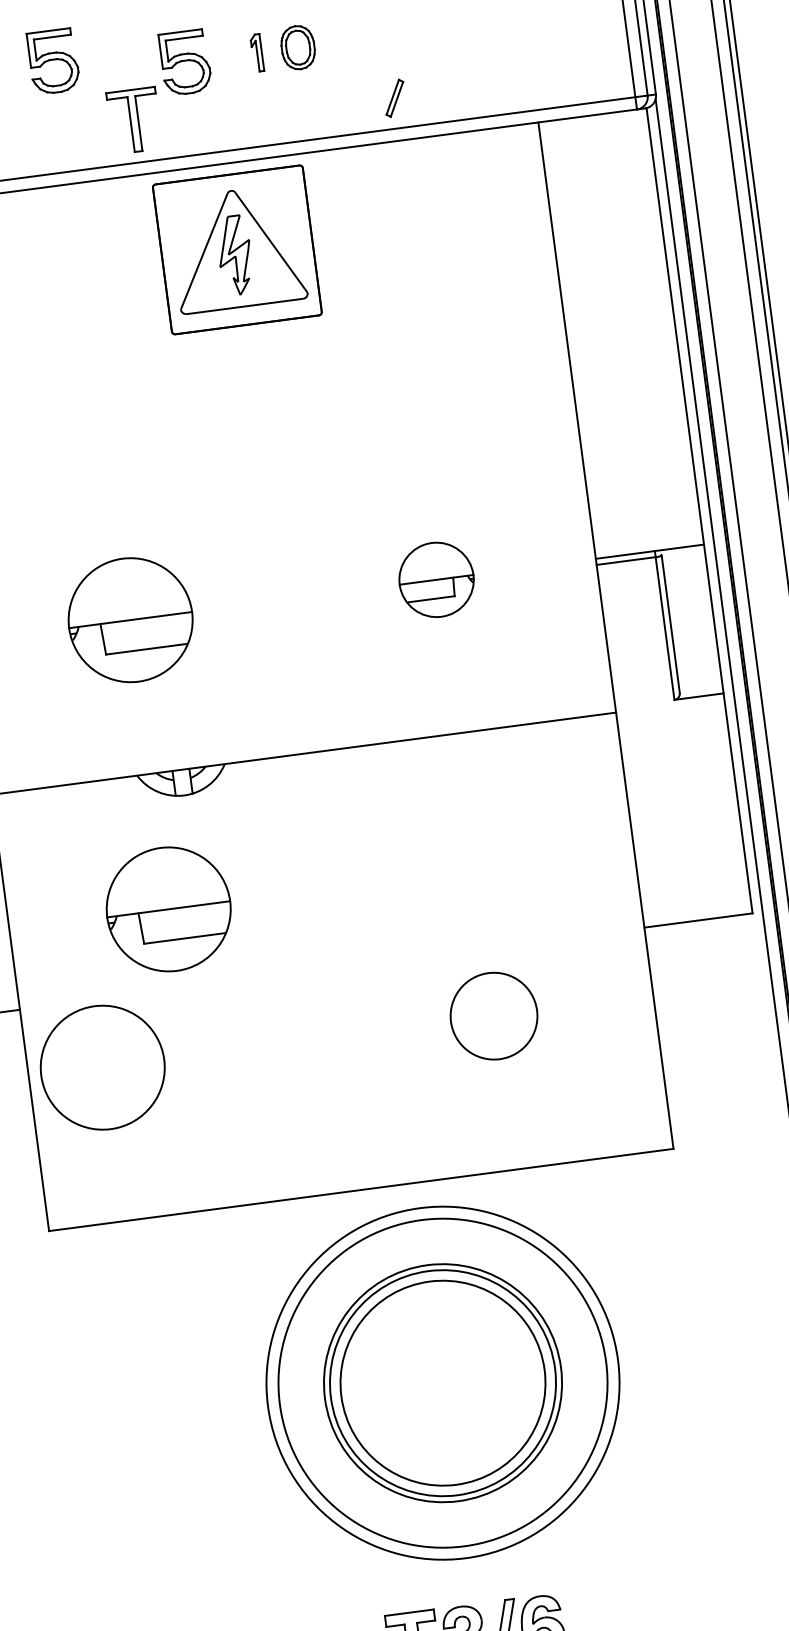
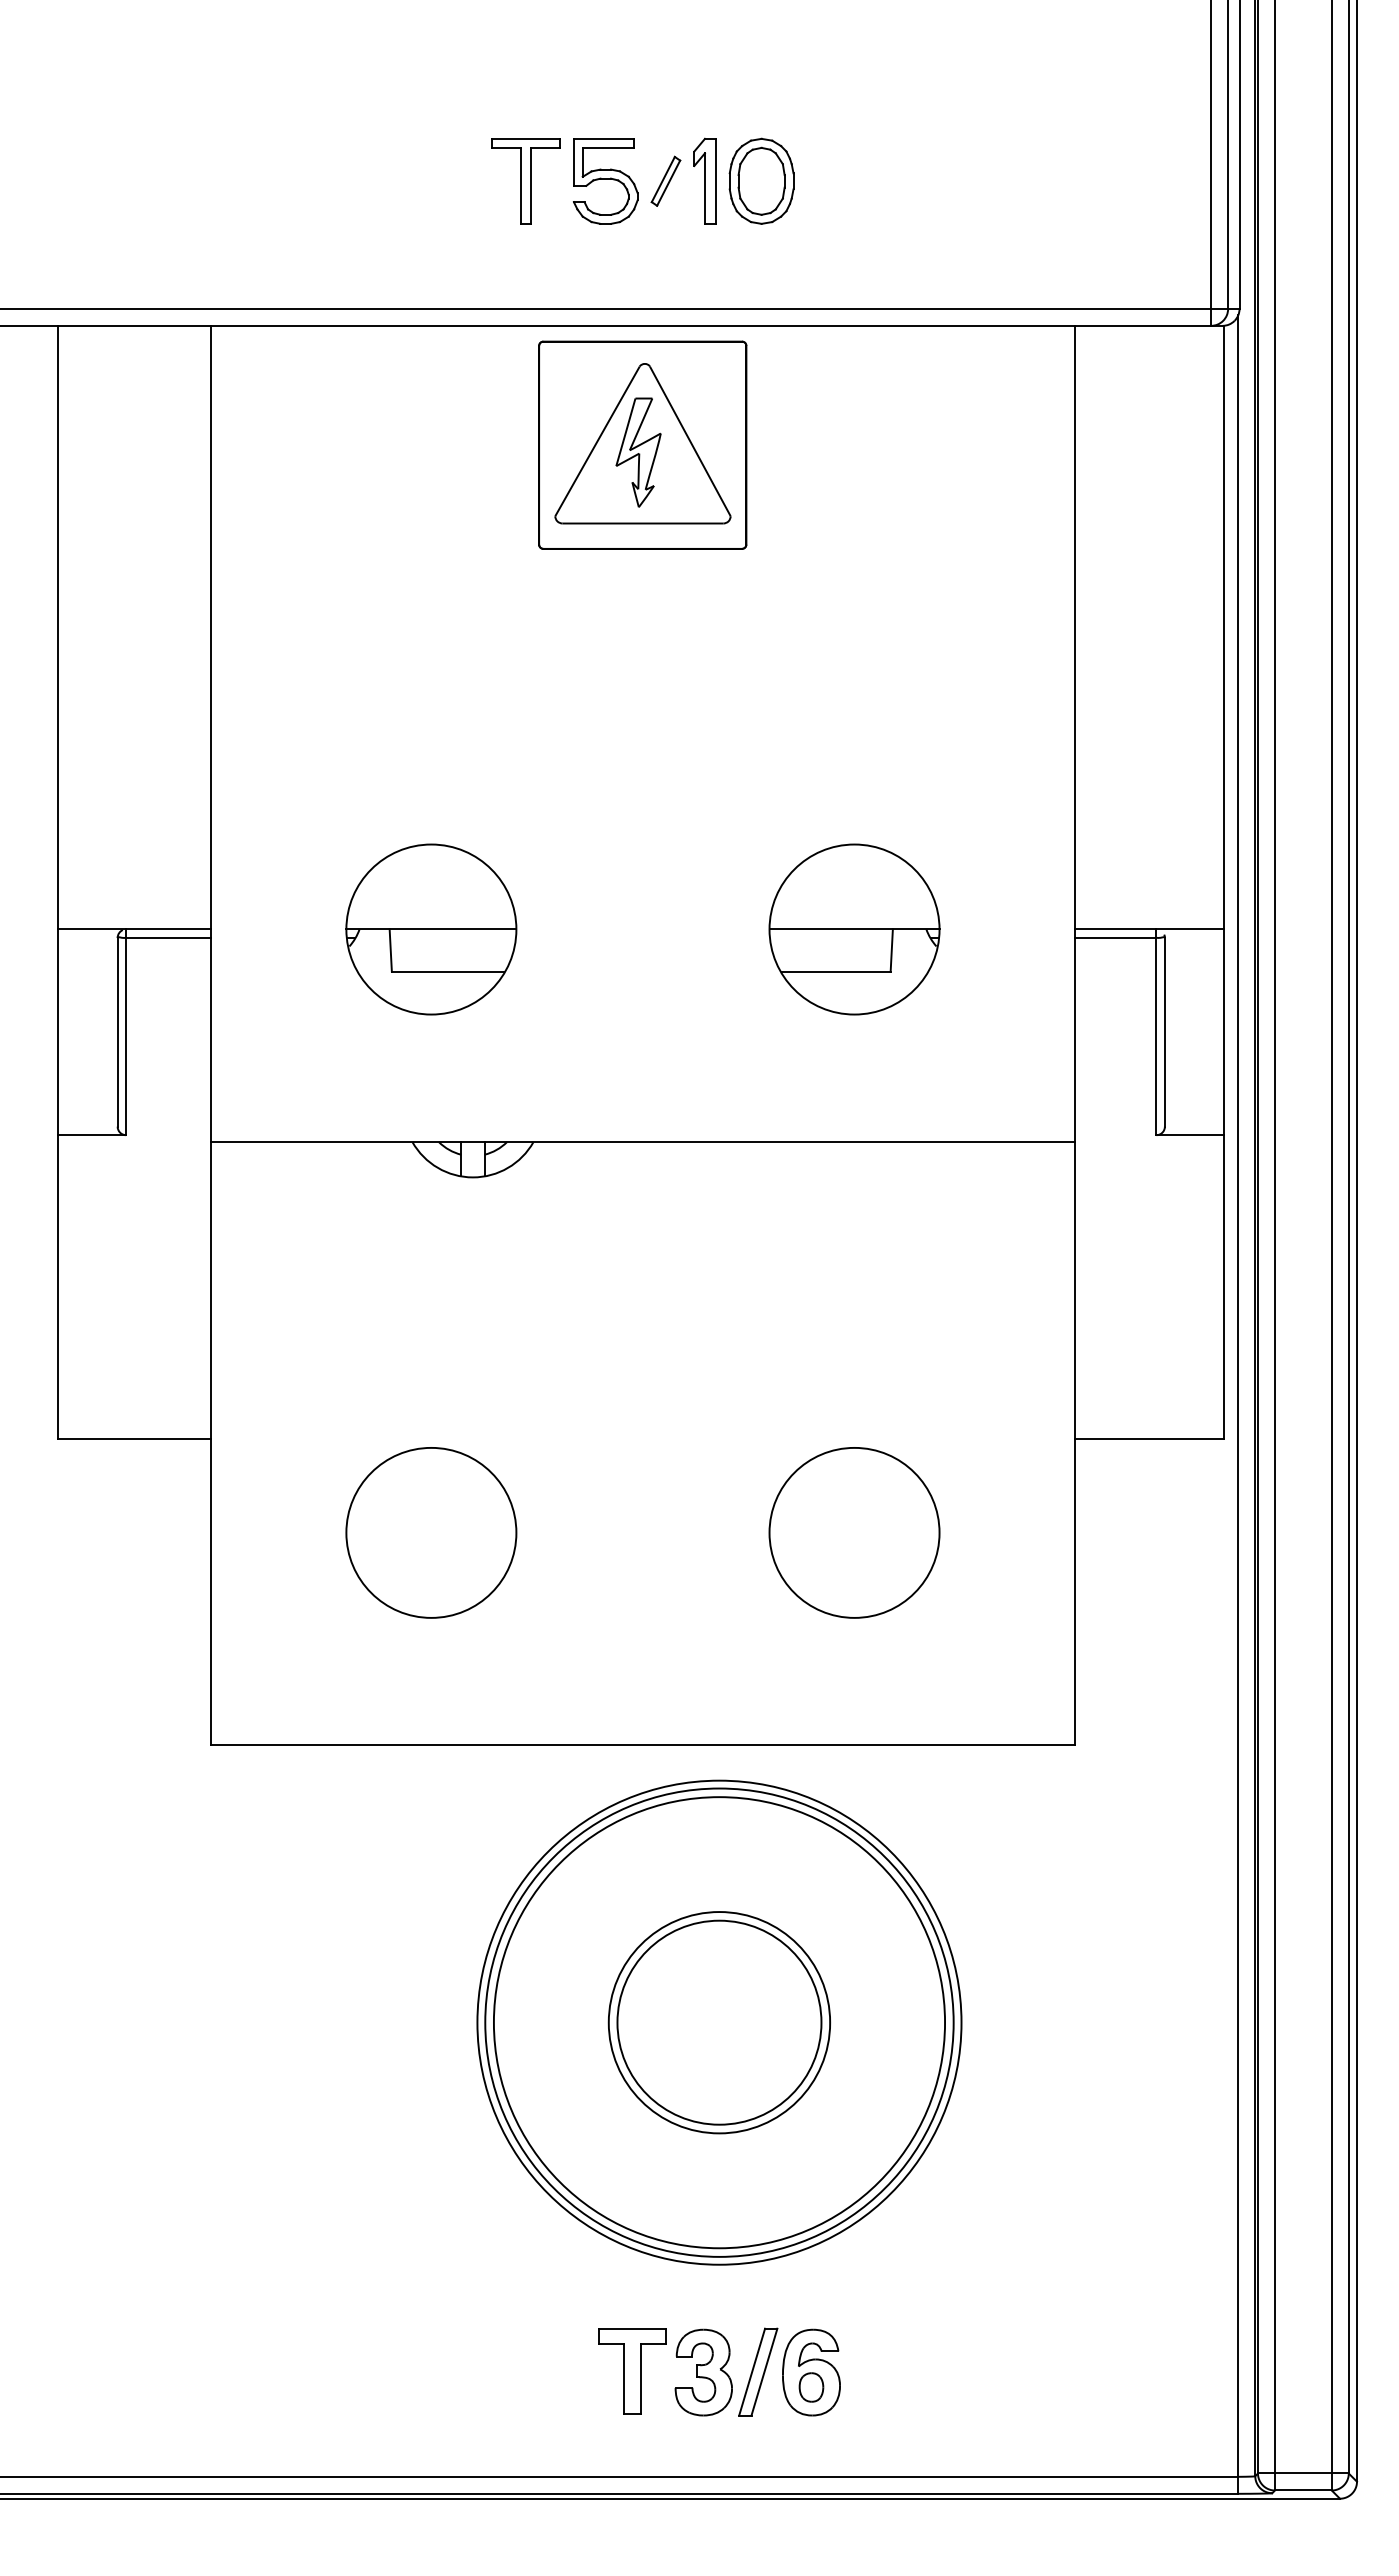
part: (298, 47) -> (761, 180), size x1.43
part: (256, 52) -> (704, 180), size x1.67
part: (53, 61) -> (426, 156), removed
part: (394, 97) -> (665, 180), moved
part: (134, 120) -> (525, 181), moved
part: (436, 579) -> (854, 929), size x1.67
part: (168, 909) -> (431, 1329), removed
circle: (493, 1015) -> (854, 1532), size x1.43
circle: (102, 1067) -> (431, 1532), moved
circle: (443, 1383) -> (719, 2022), size x0.62
circle: (443, 1383) -> (719, 2022), size x0.71
circle: (443, 1383) -> (719, 2022), size x1.67

